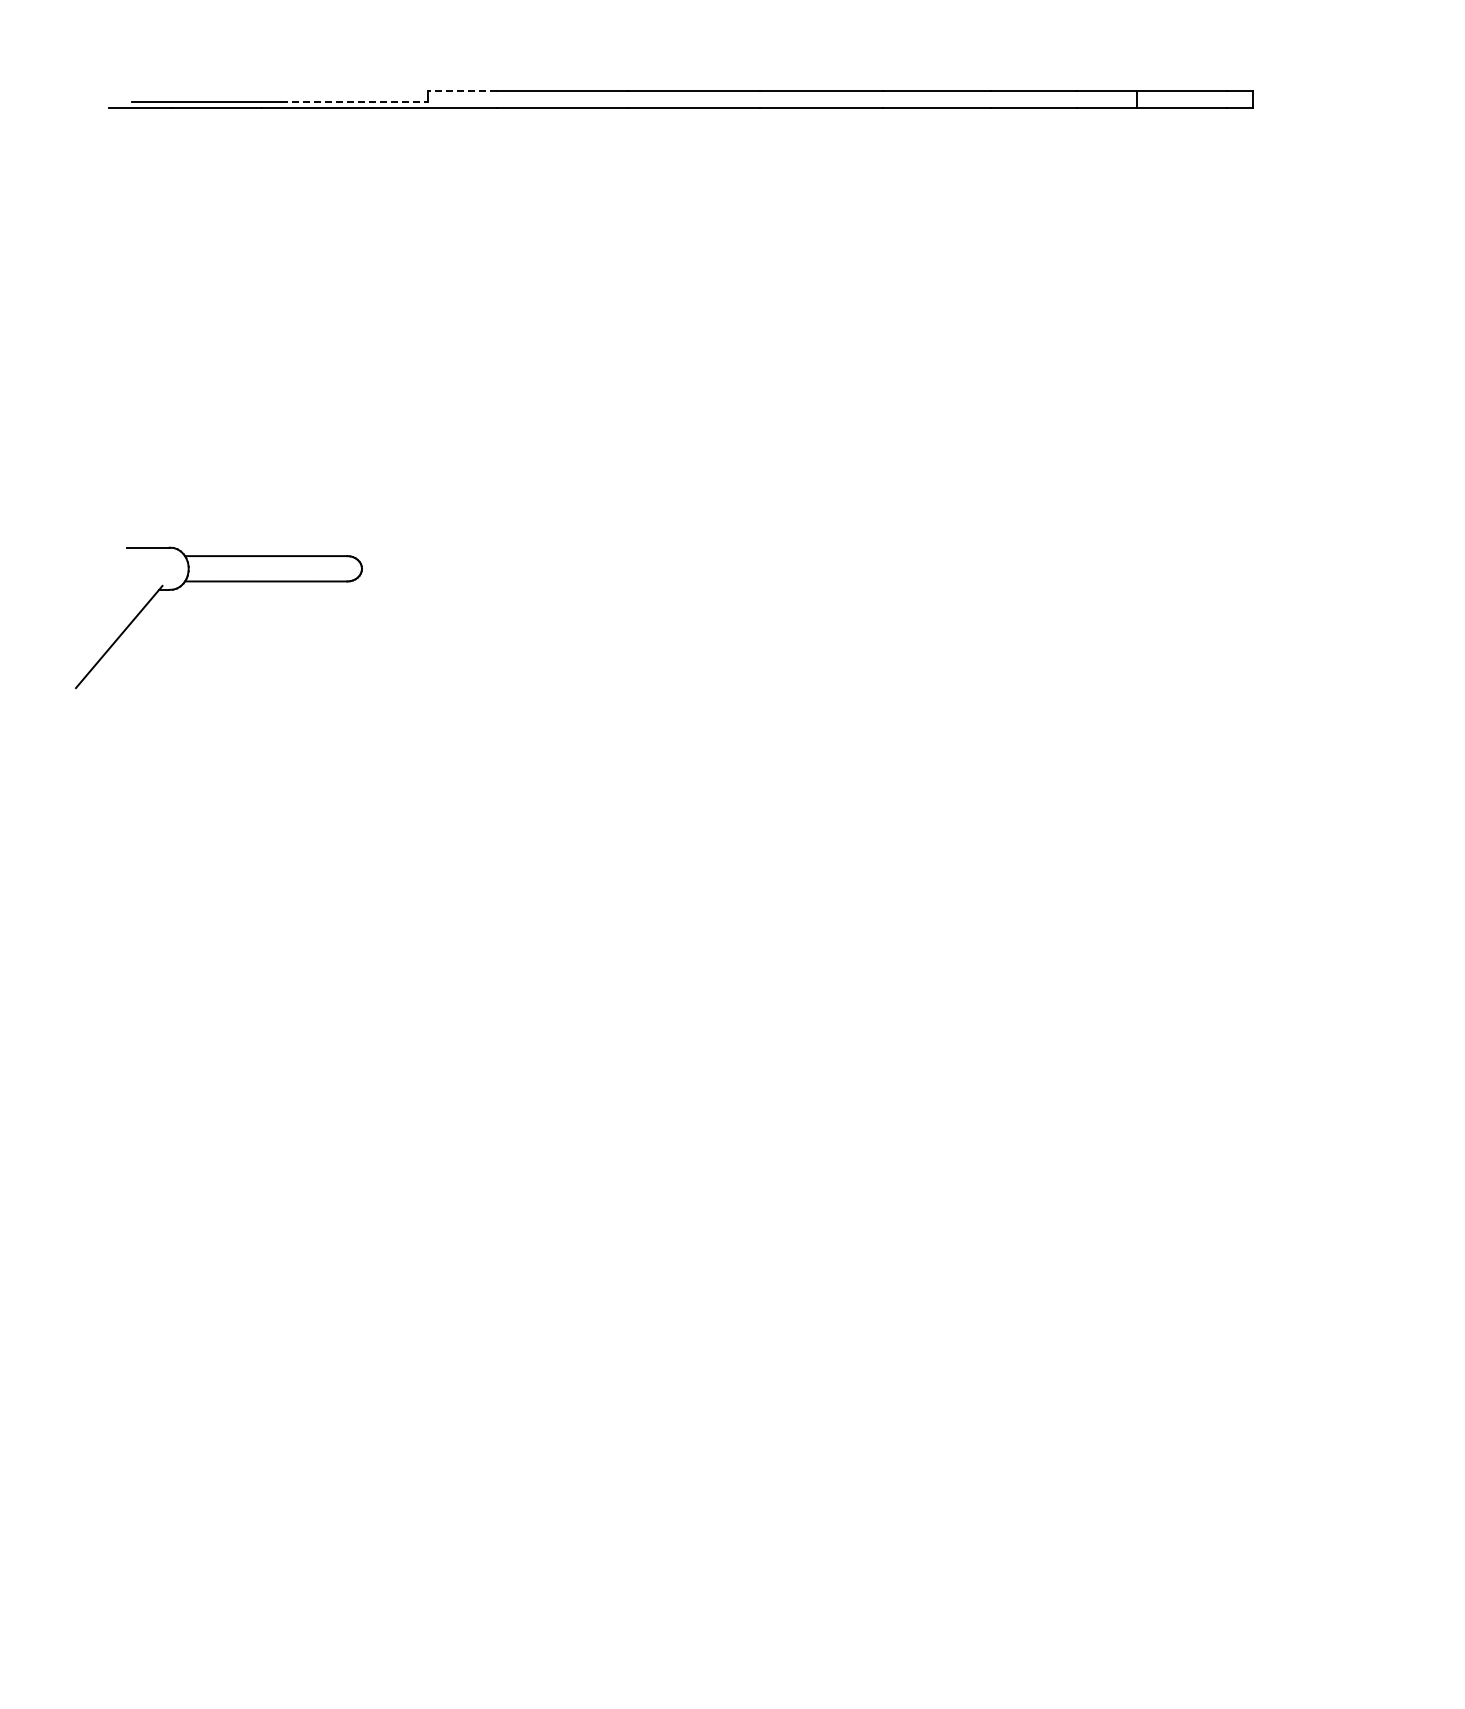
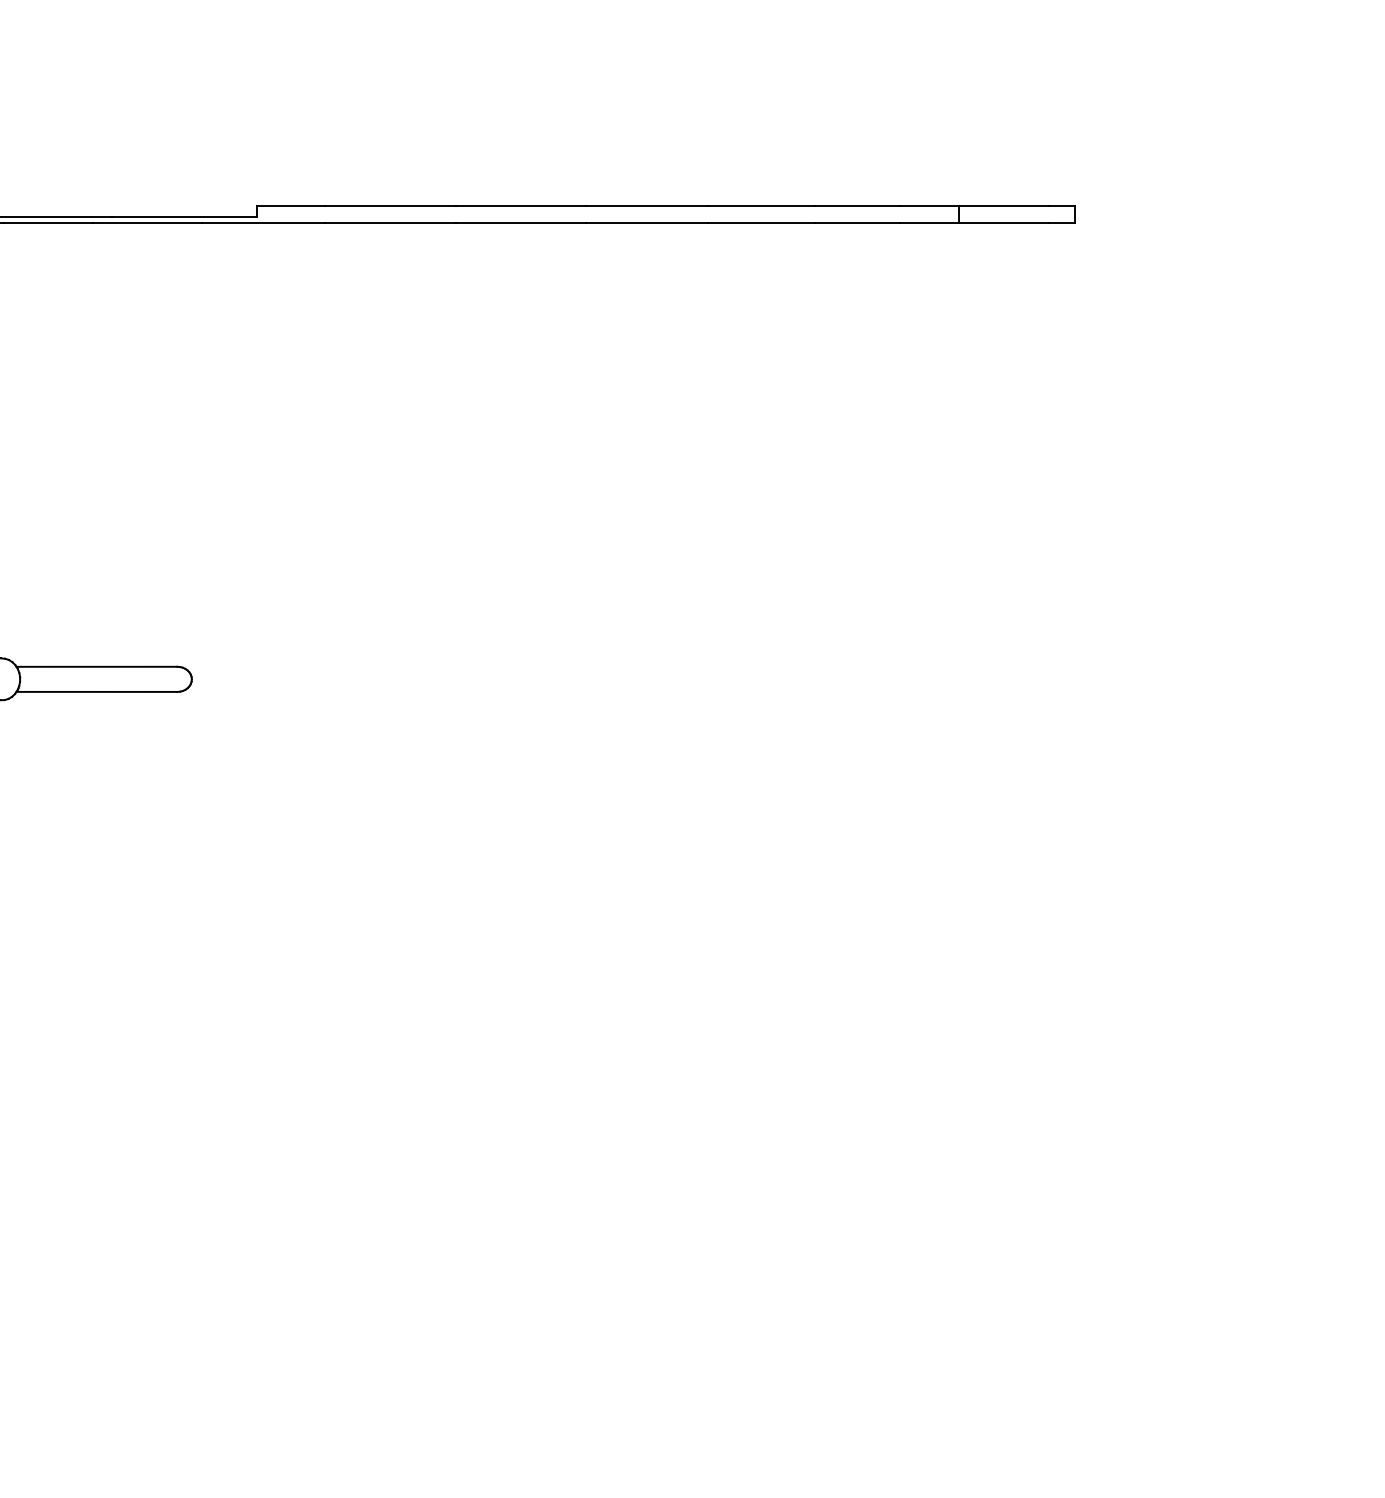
line: (461, 90) -> (290, 205), dashed -> solid
line: (354, 101) -> (184, 216), dashed -> solid

